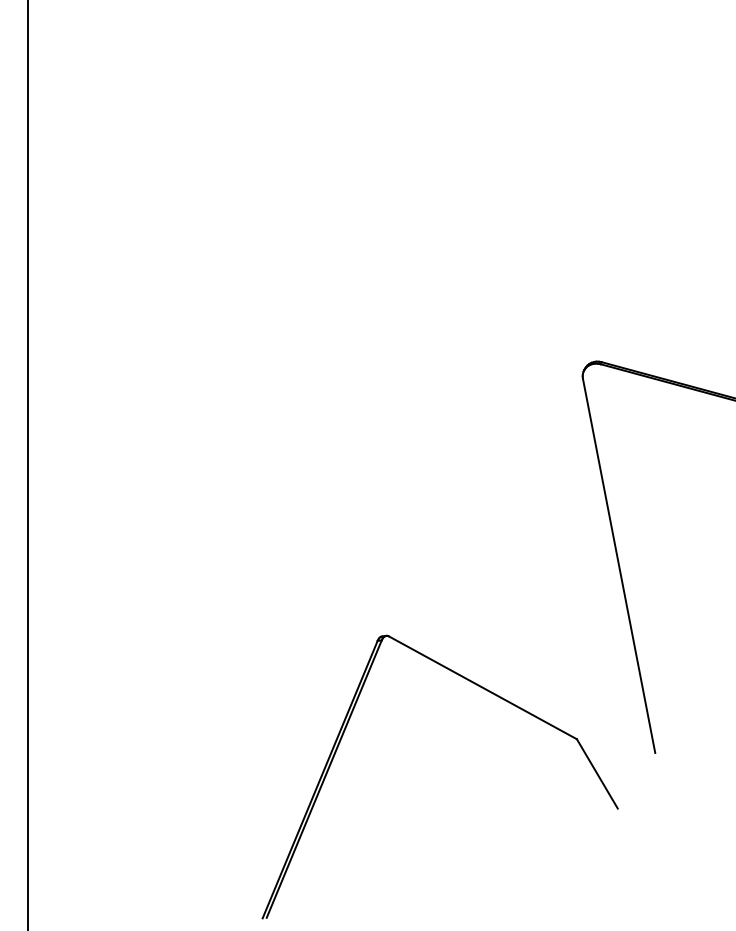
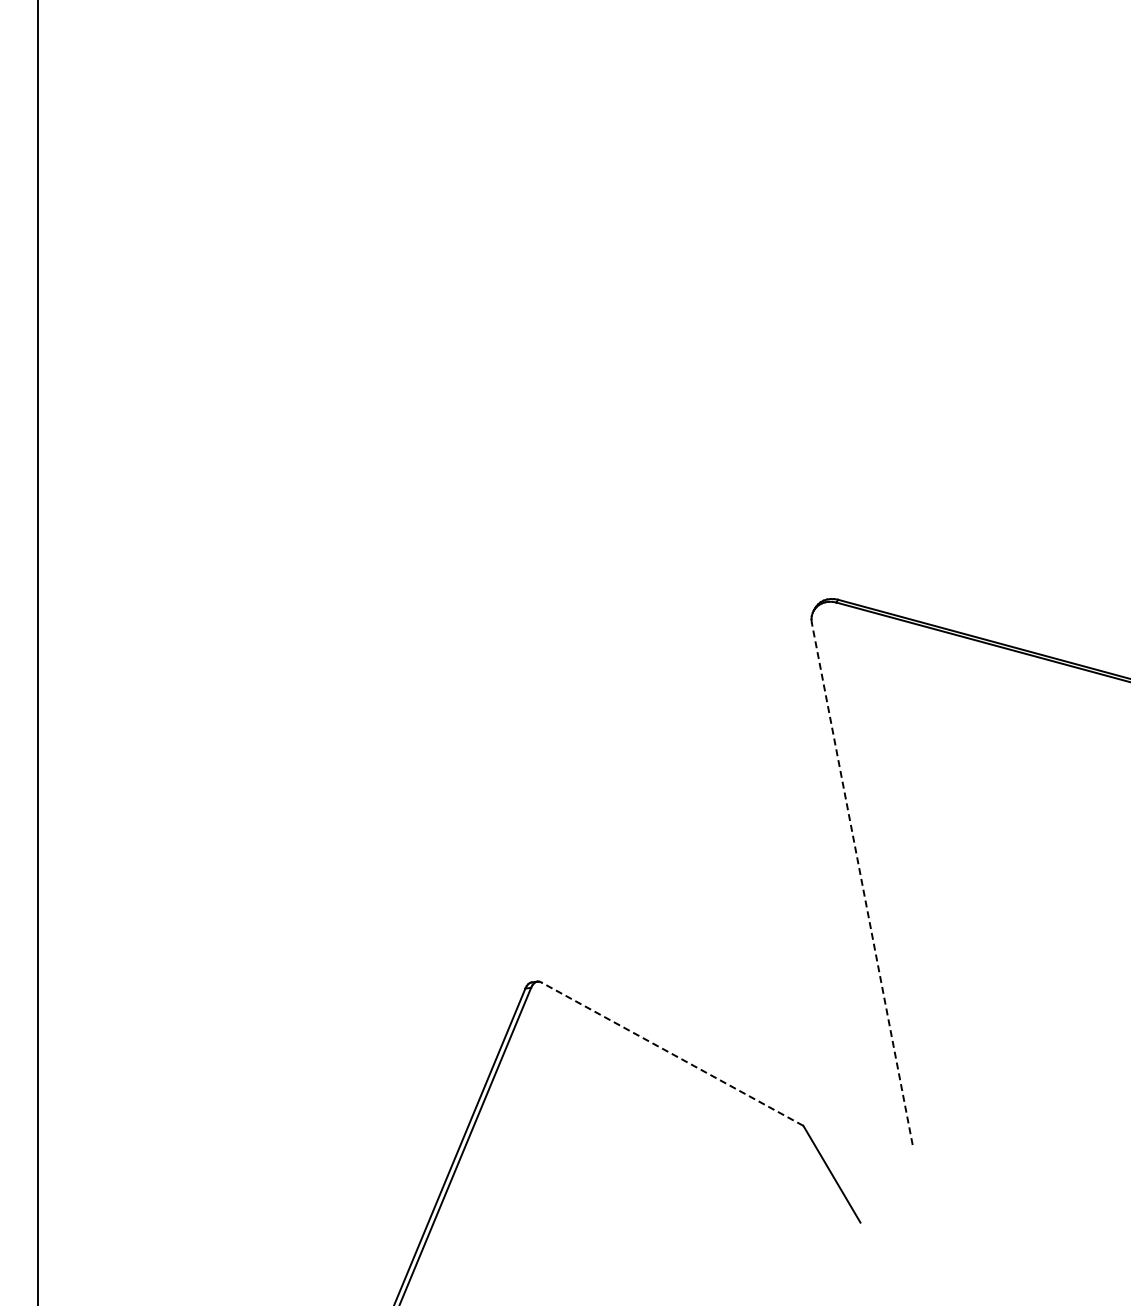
line: (619, 565) -> (862, 883), solid -> dashed
line: (482, 687) -> (671, 1053), solid -> dashed

